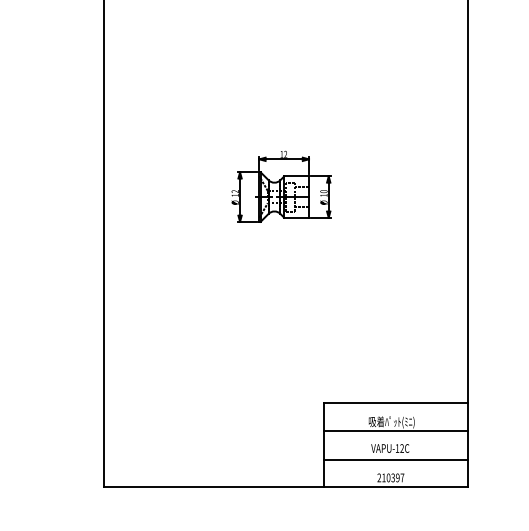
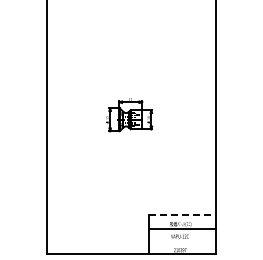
line: (397, 403) -> (183, 215), solid -> dashed
line: (395, 461) -> (182, 242), removed

